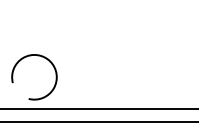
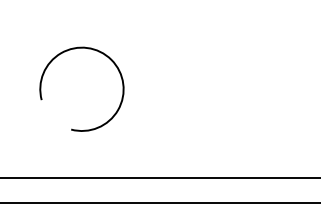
arc: (40, 97) -> (93, 127), moved

